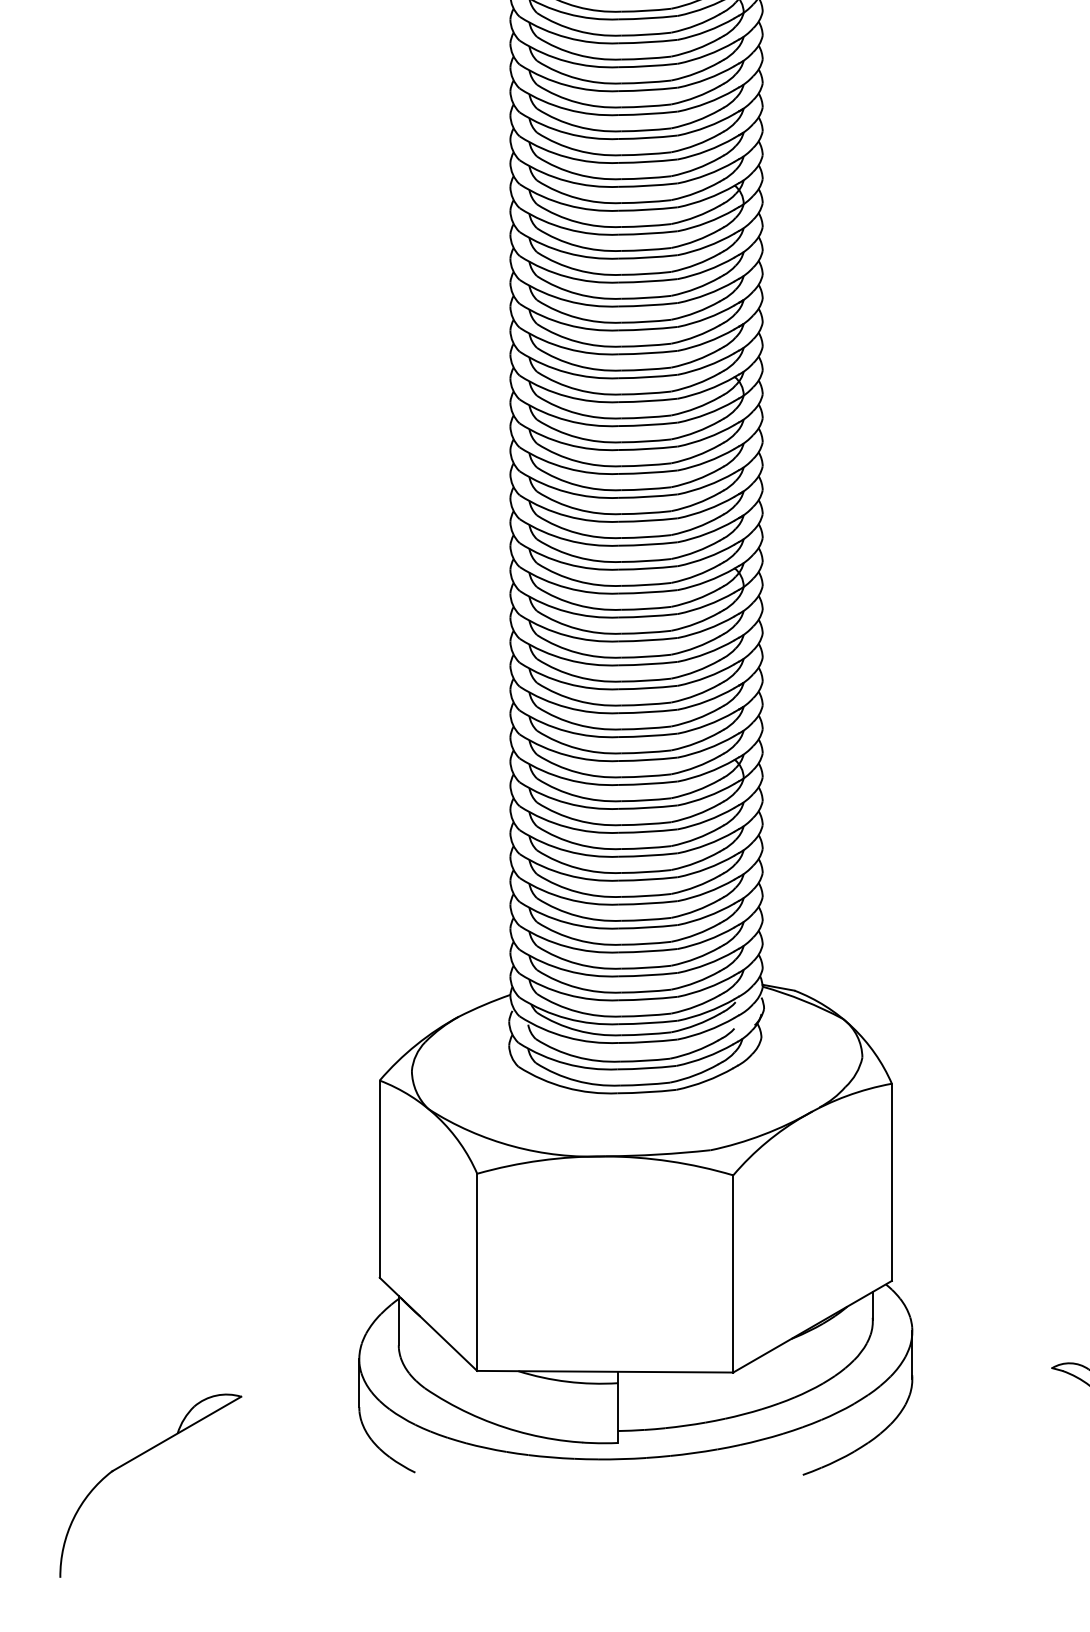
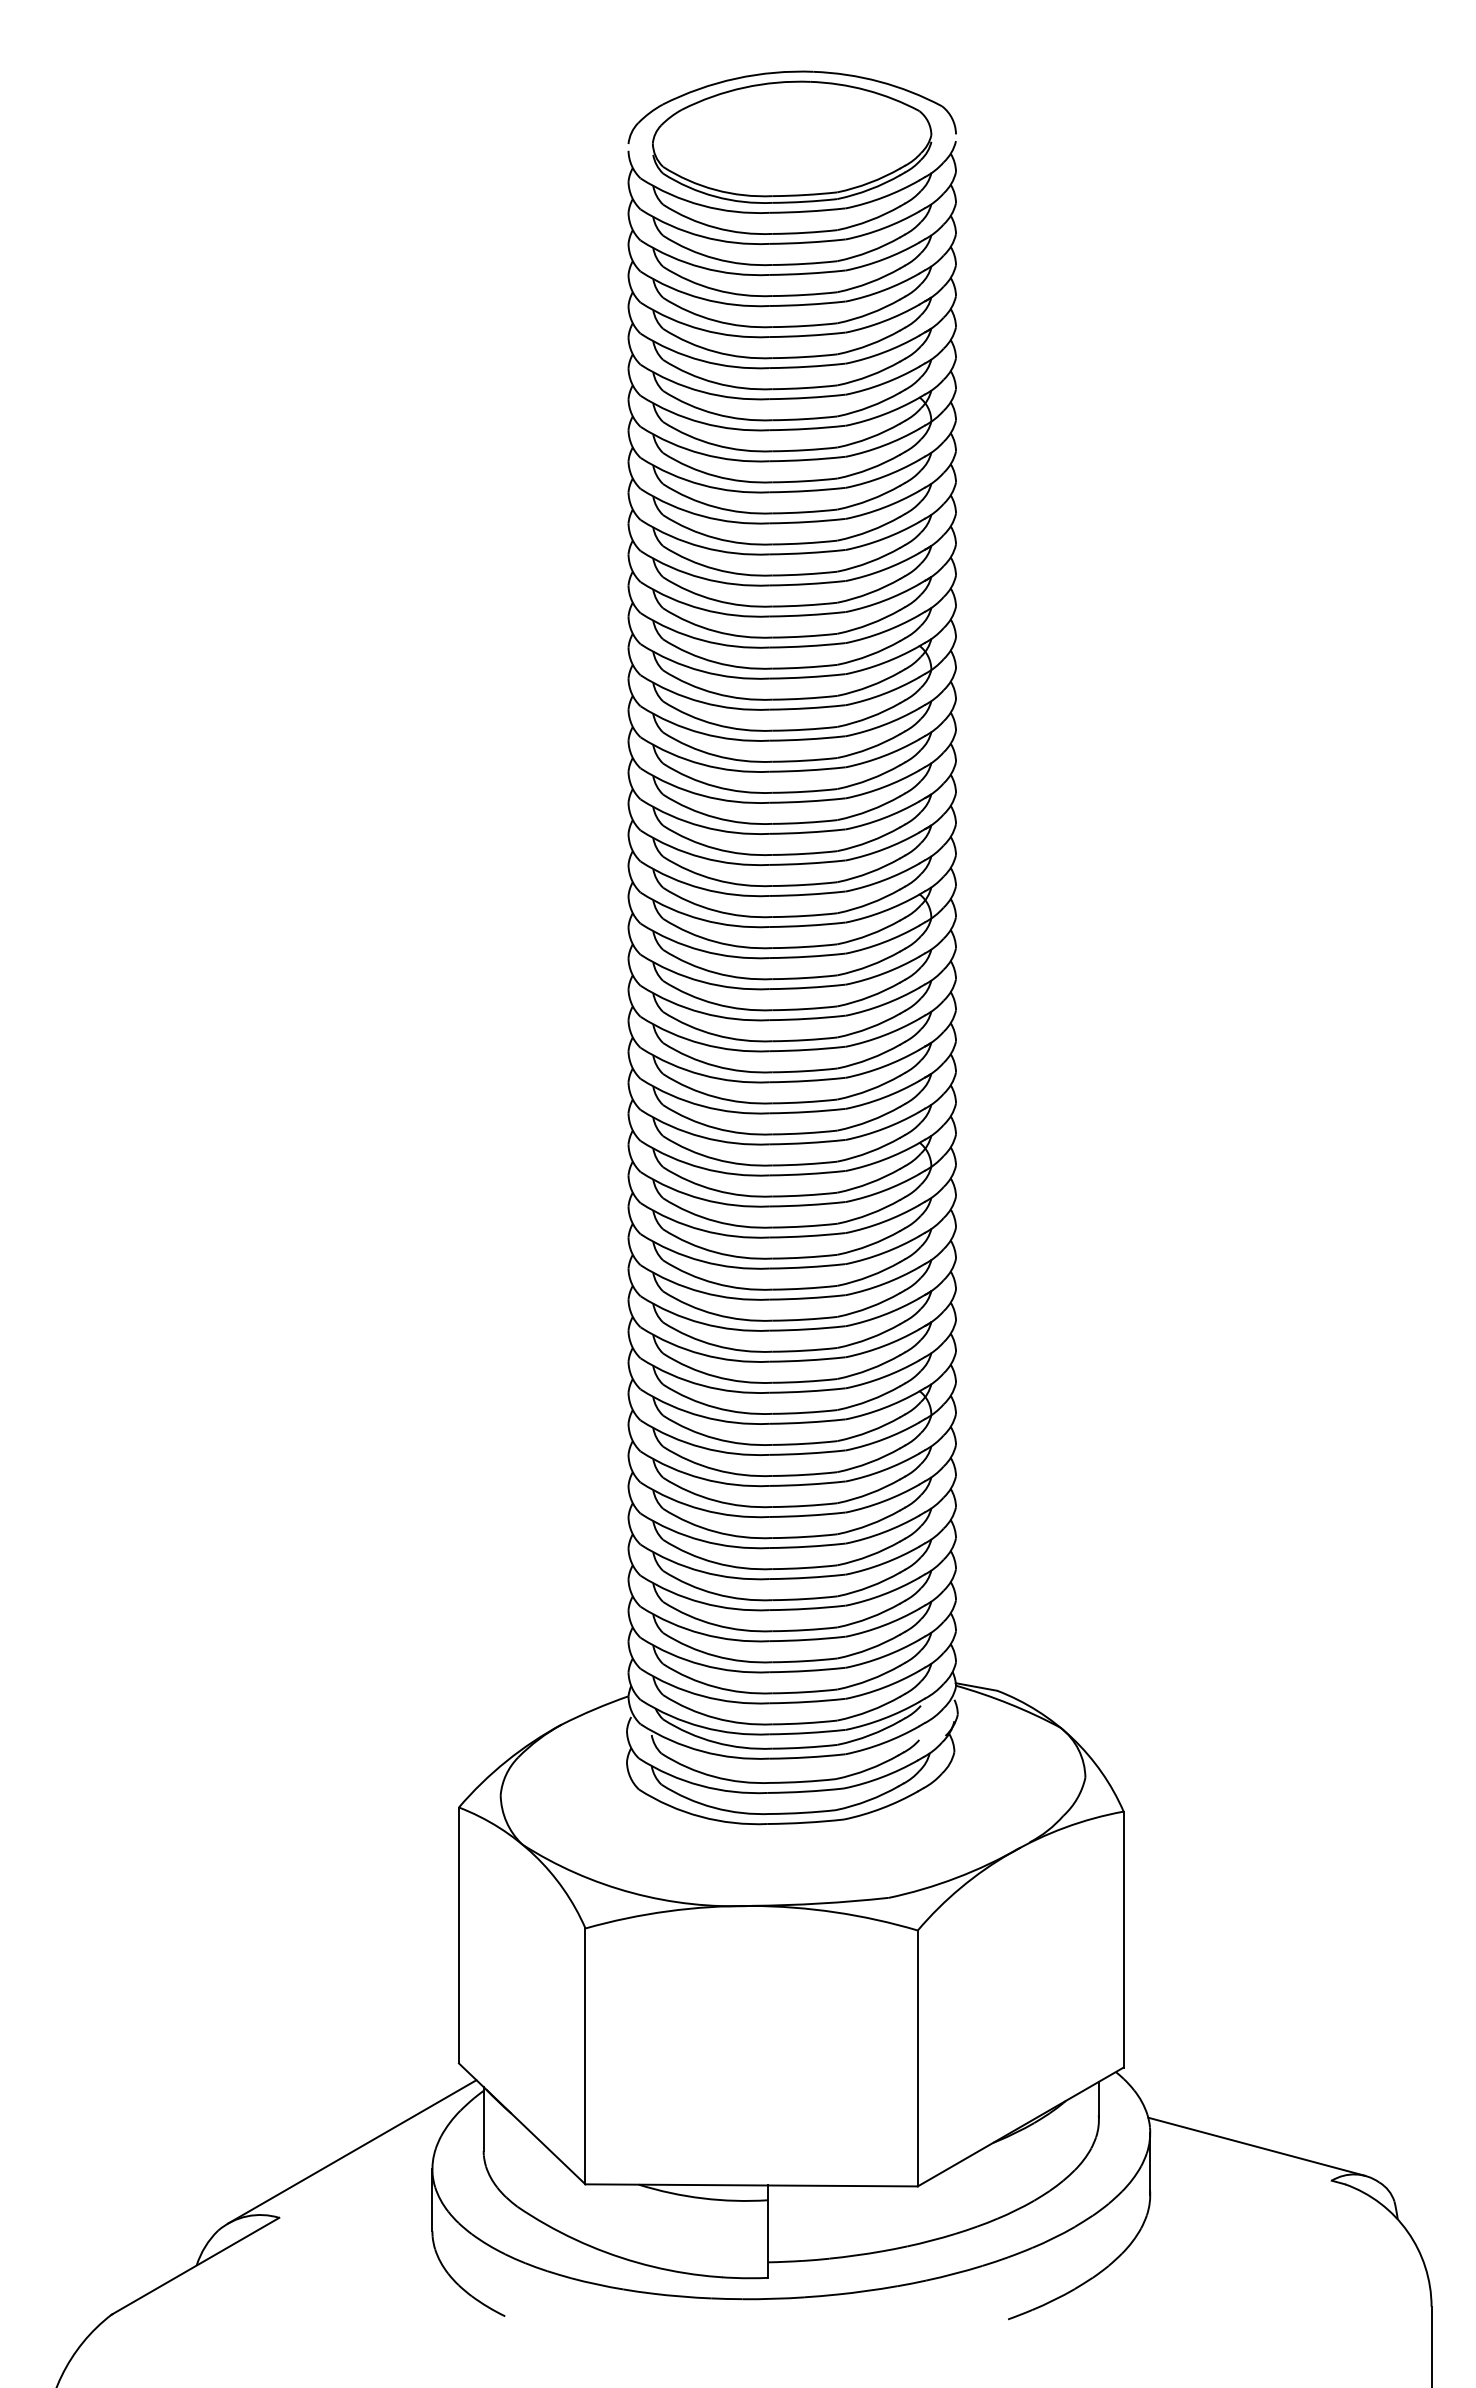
line: (994, 1341) -> (1256, 2146), added
line: (297, 1345) -> (352, 2151), added

